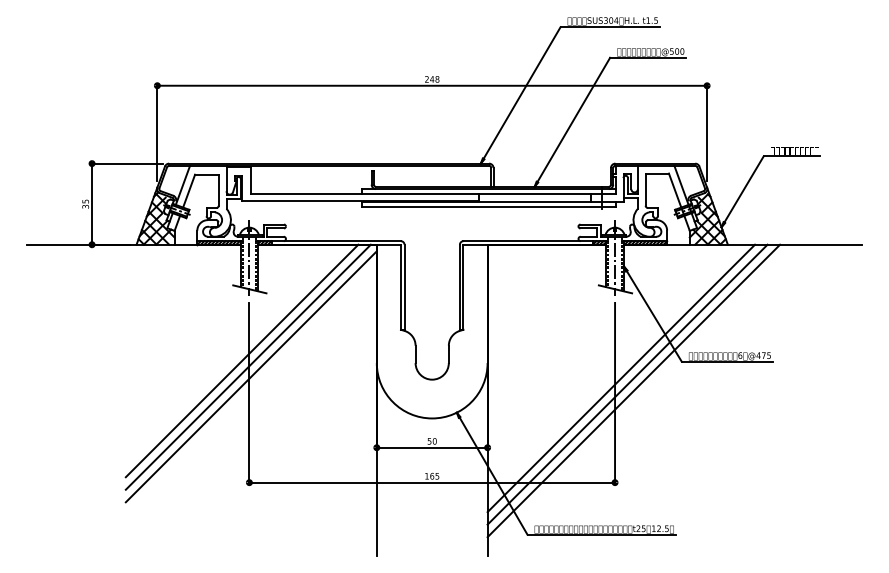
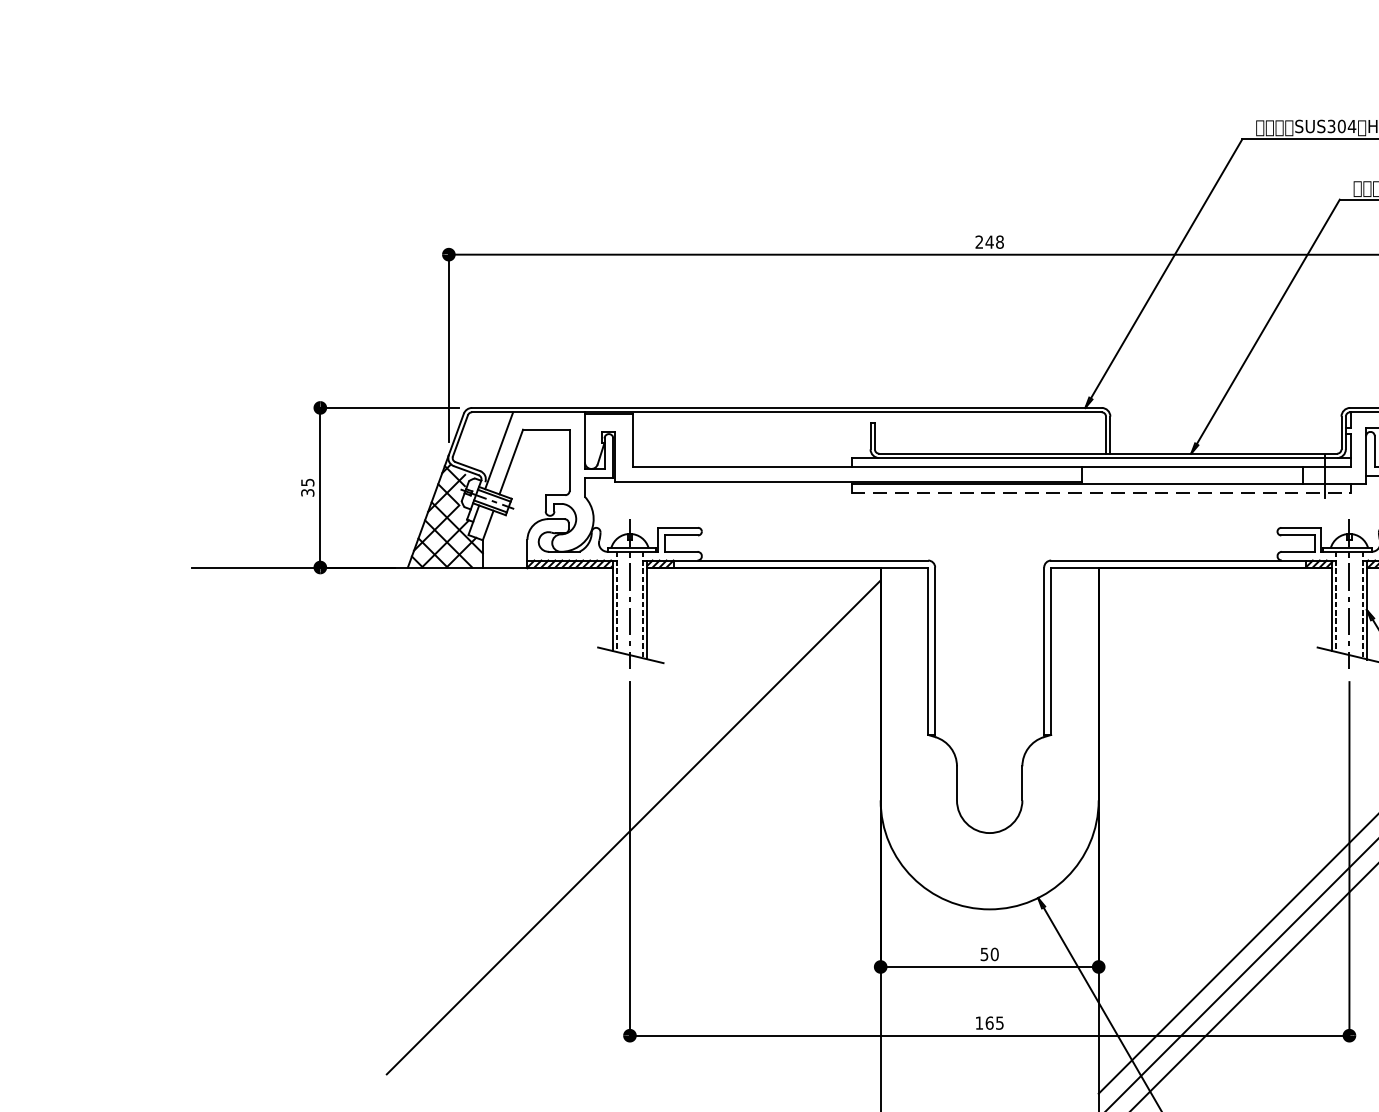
line: (488, 206) -> (1100, 492), solid -> dashed
line: (241, 360) -> (614, 795), removed
line: (247, 366) -> (626, 807), removed

